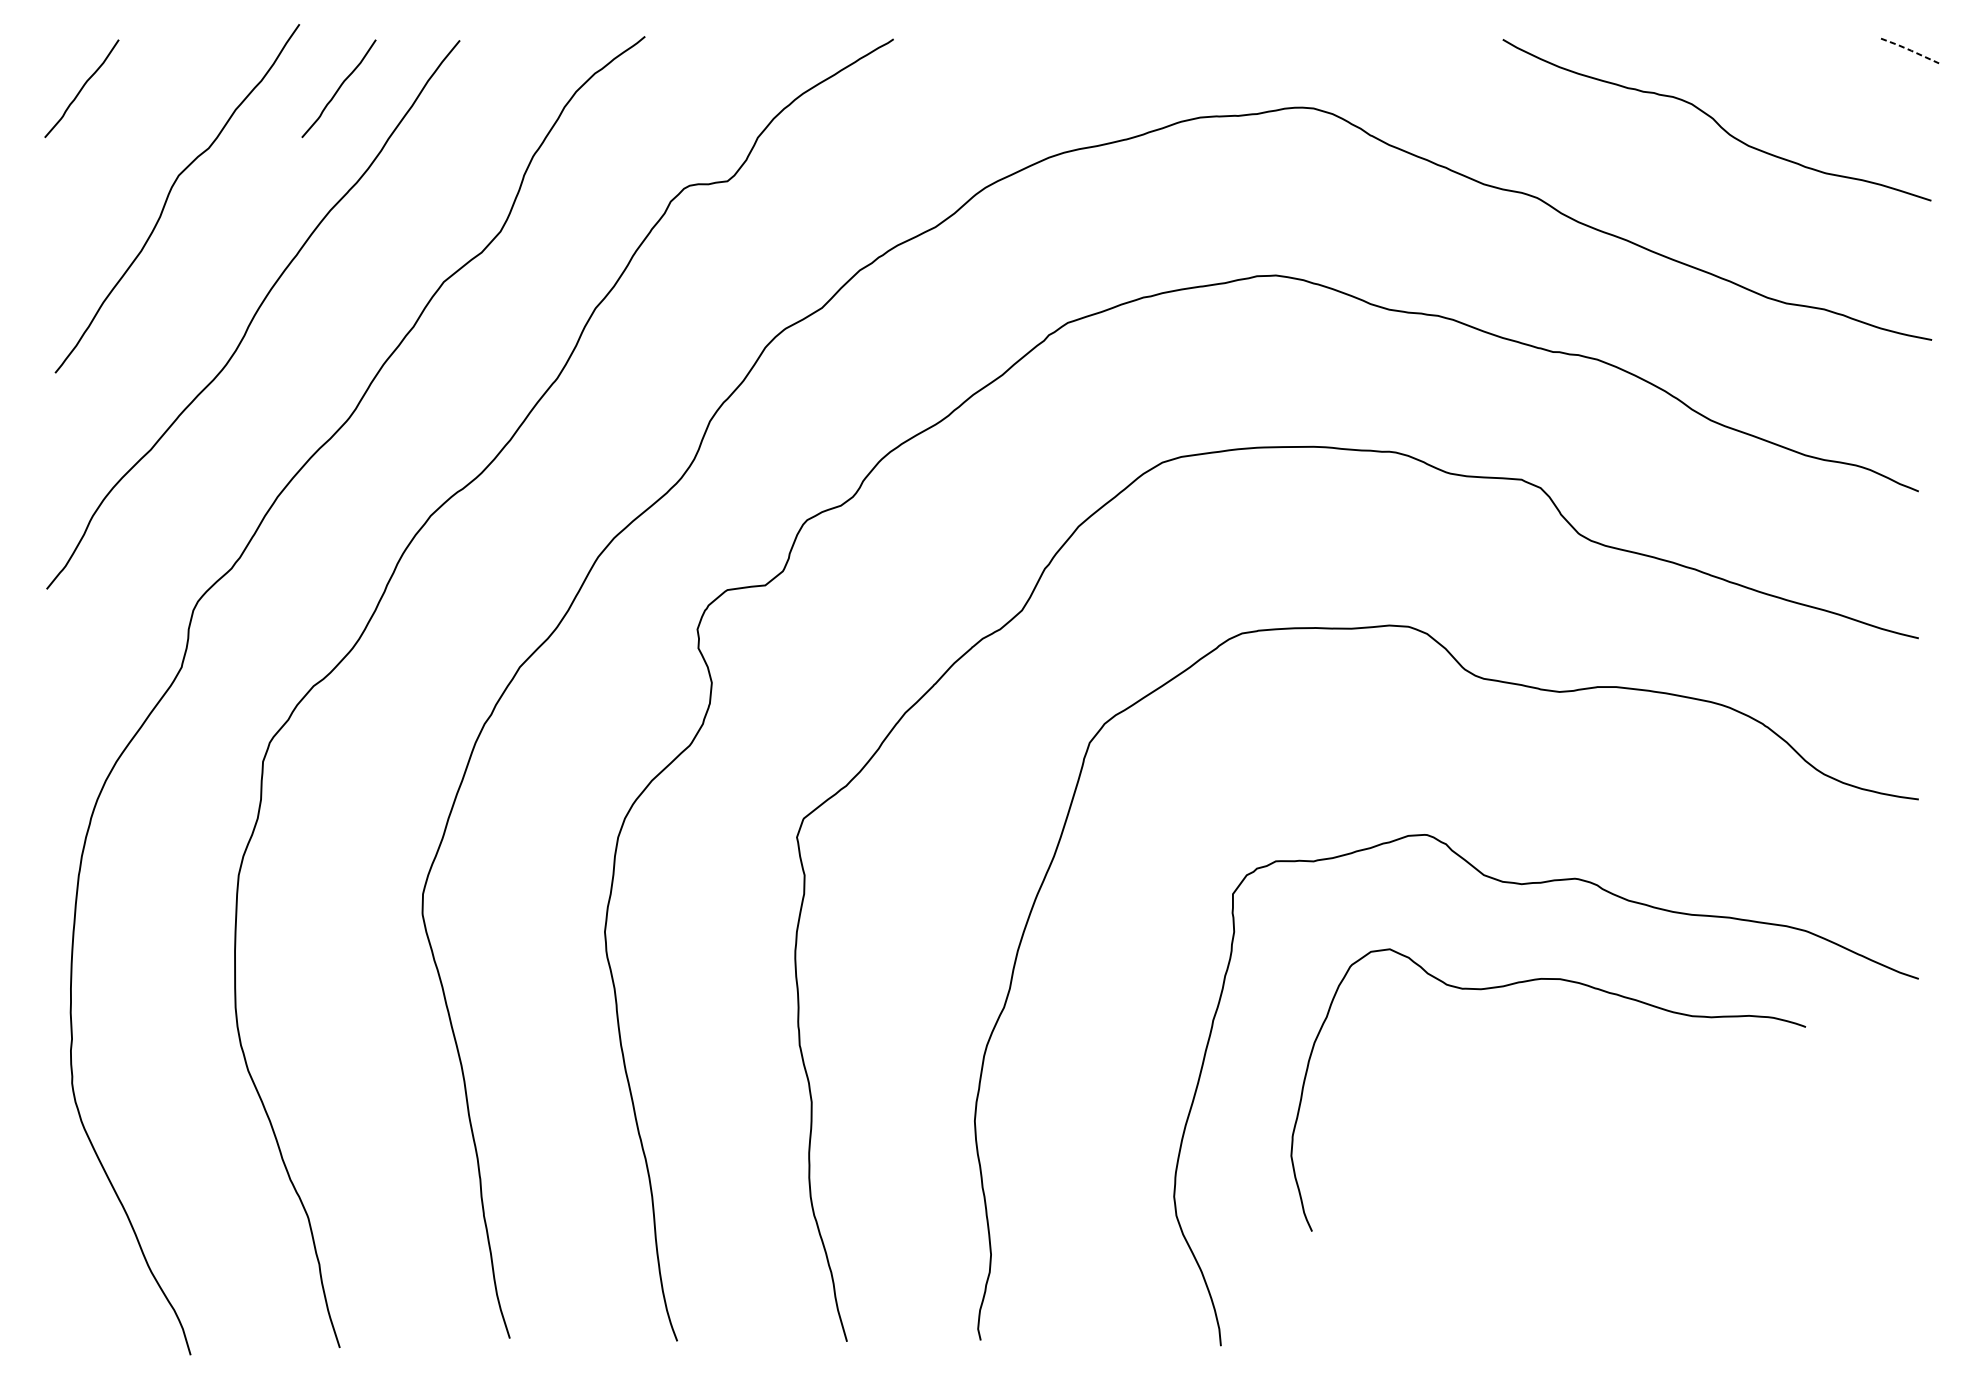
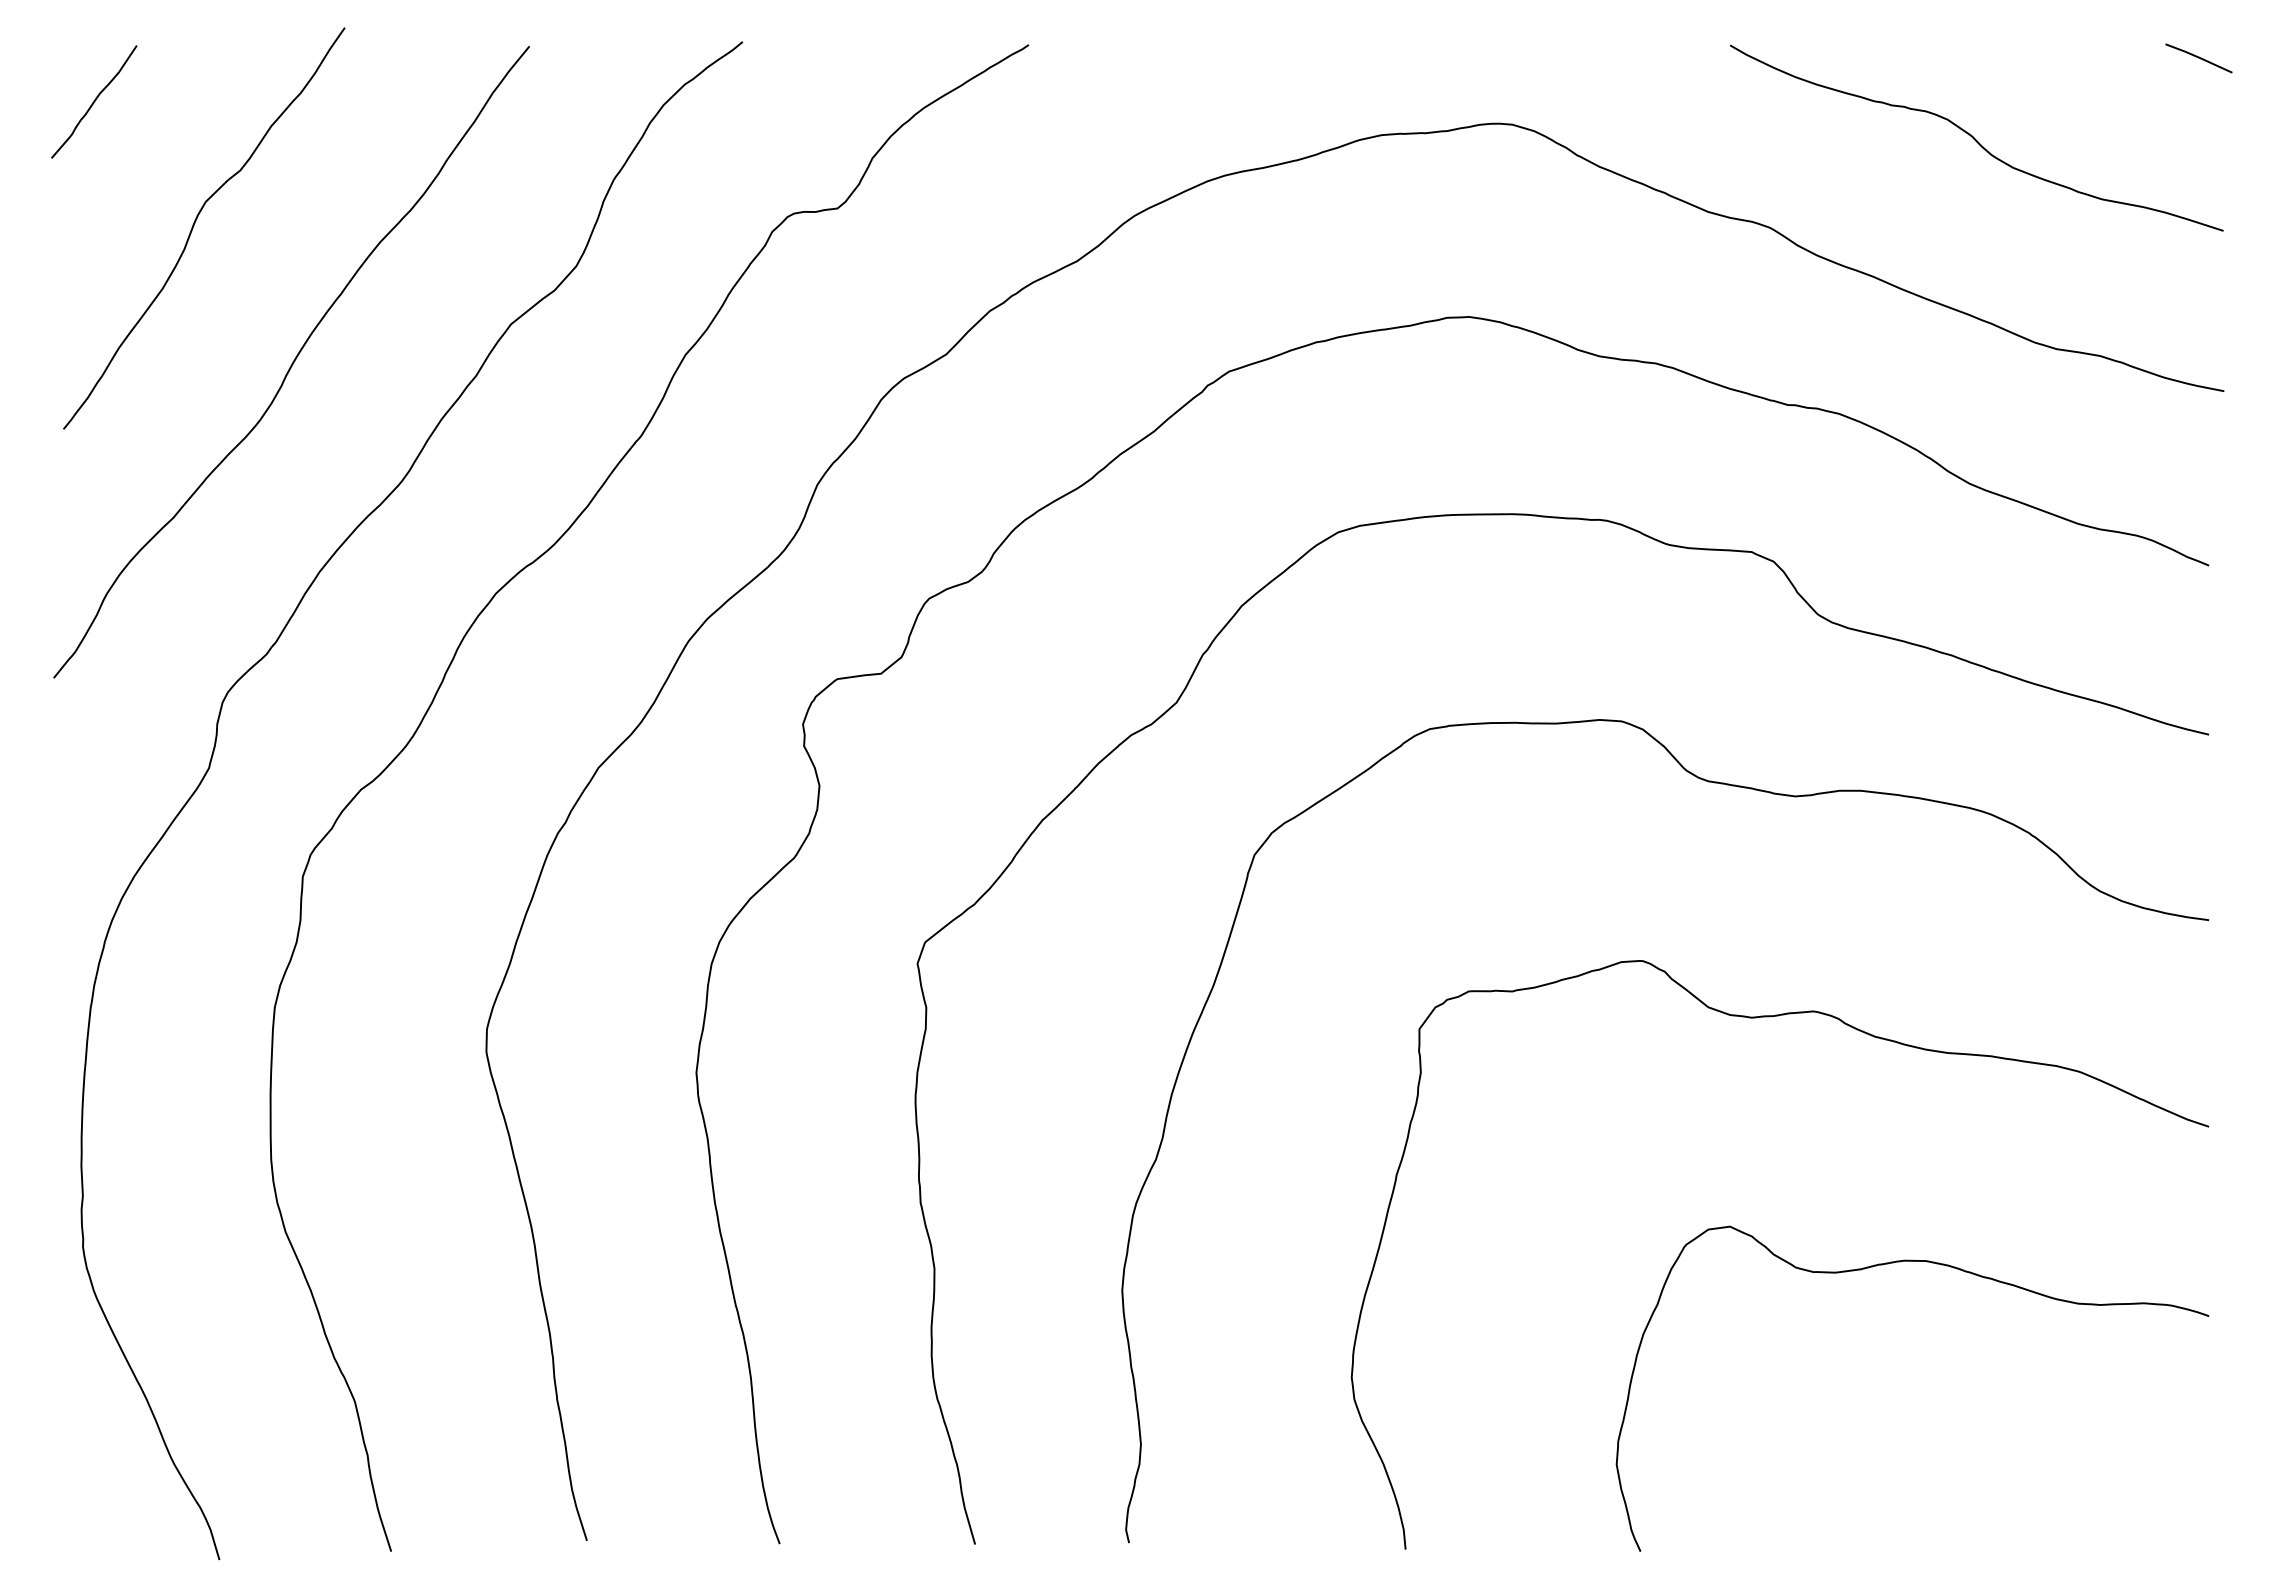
line: (1910, 50) -> (2199, 57), dashed -> solid
curve: (339, 88) -> (390, 101), removed
curve: (1527, 982) -> (1888, 1264), moved

